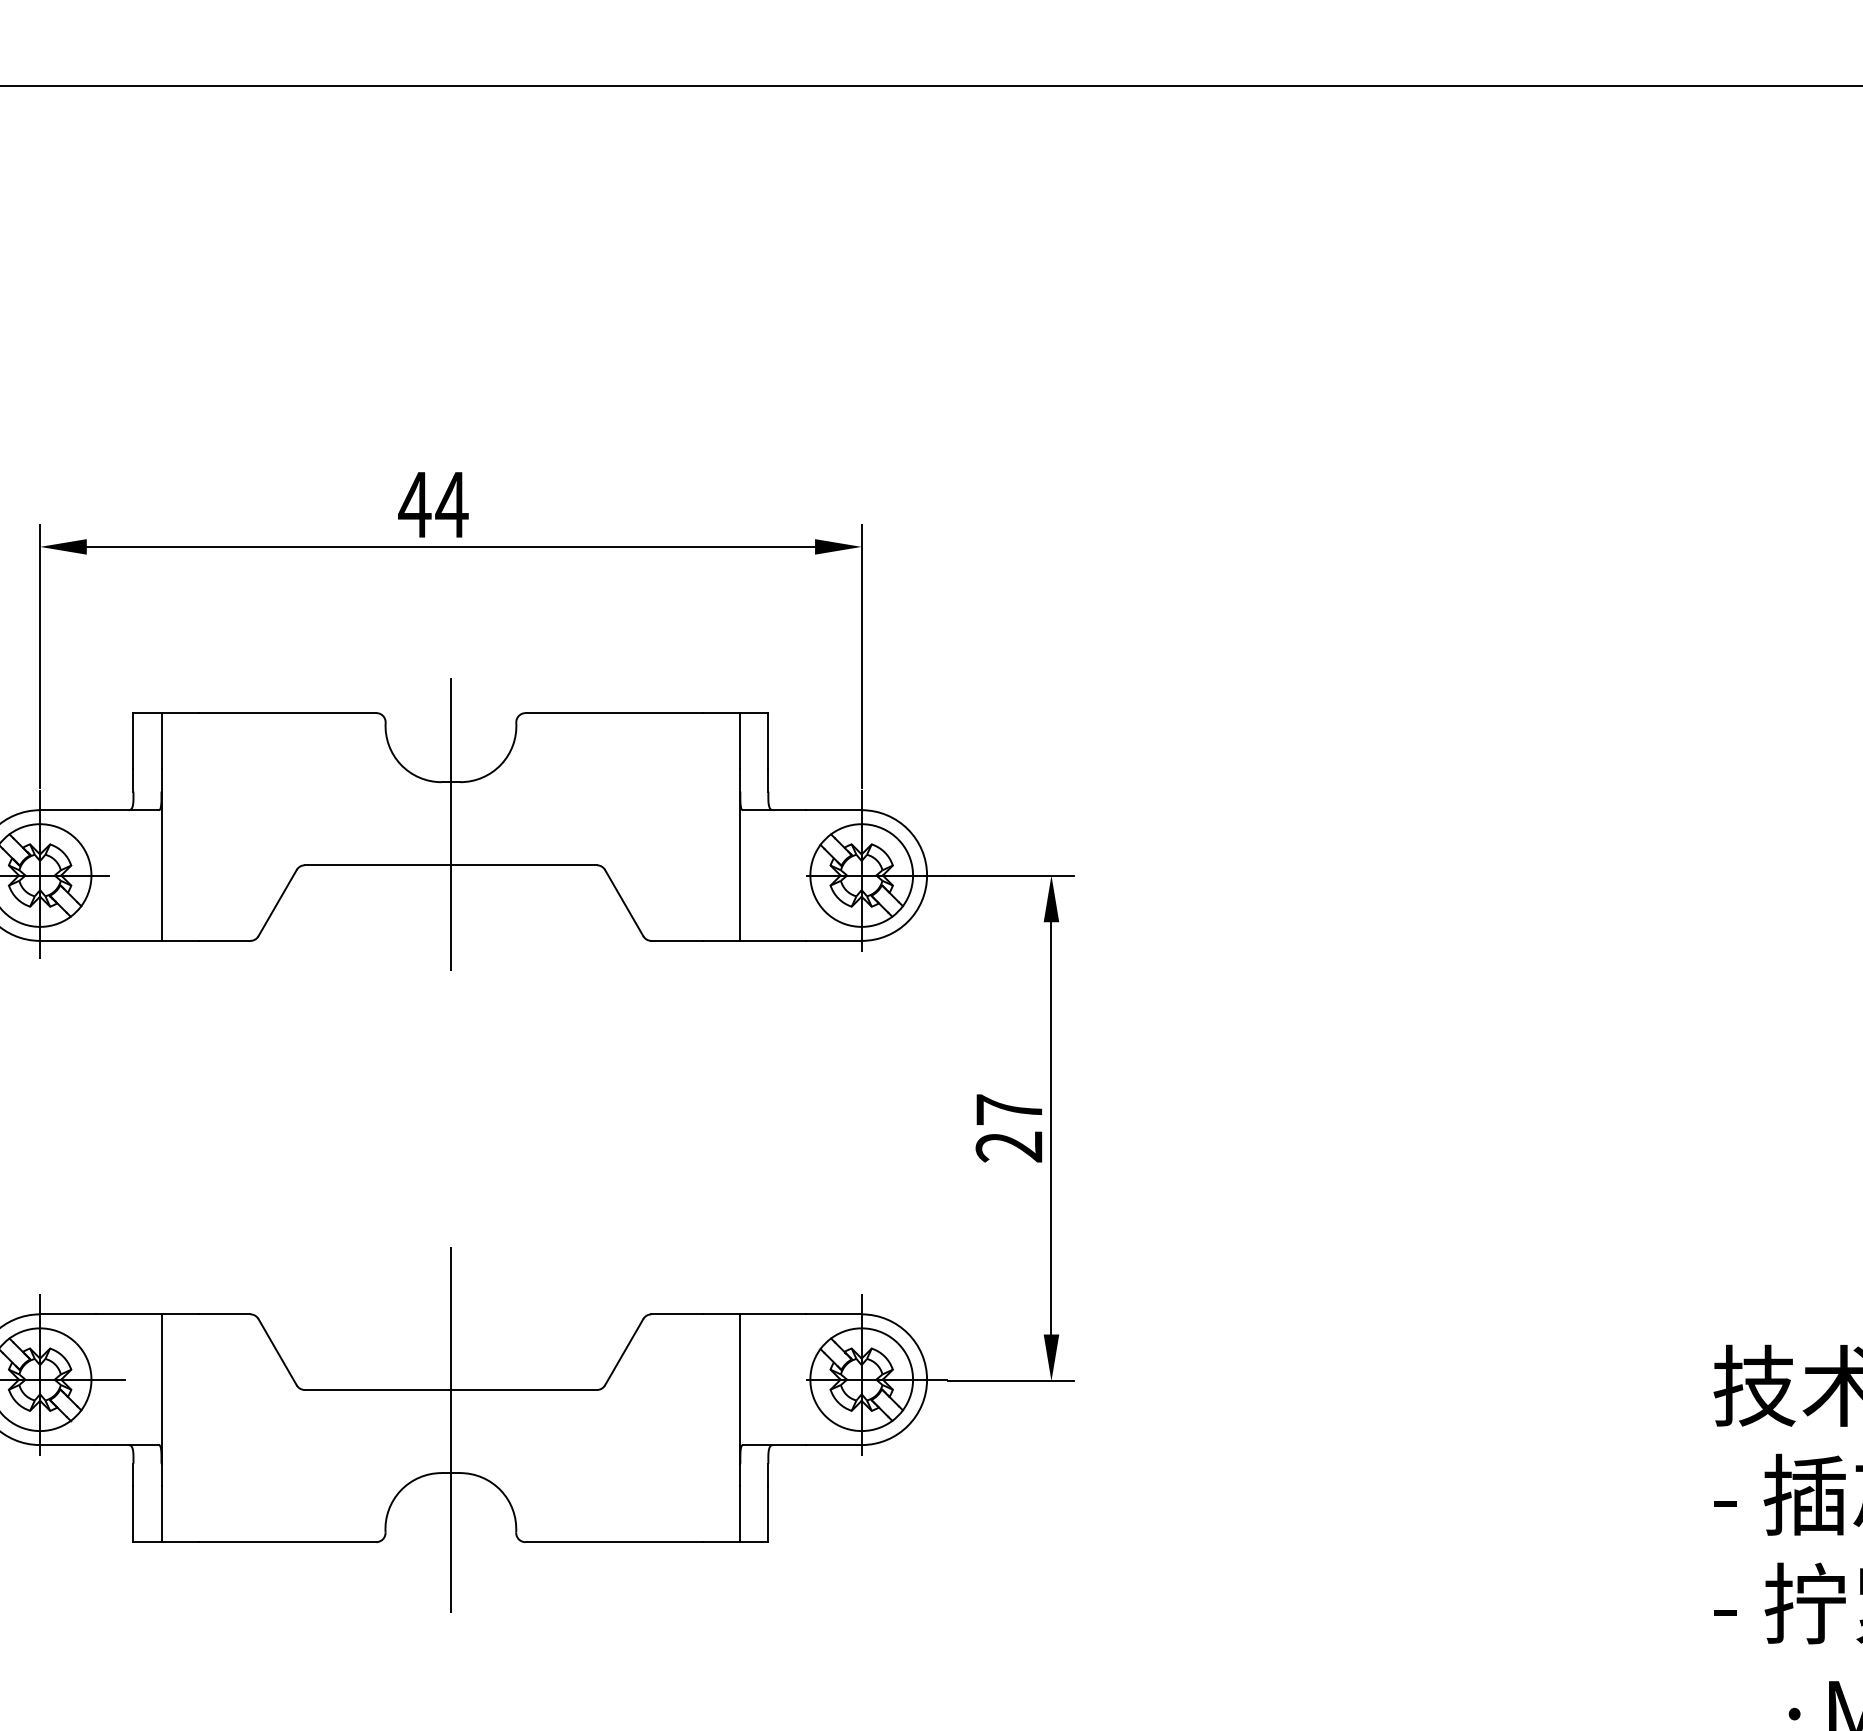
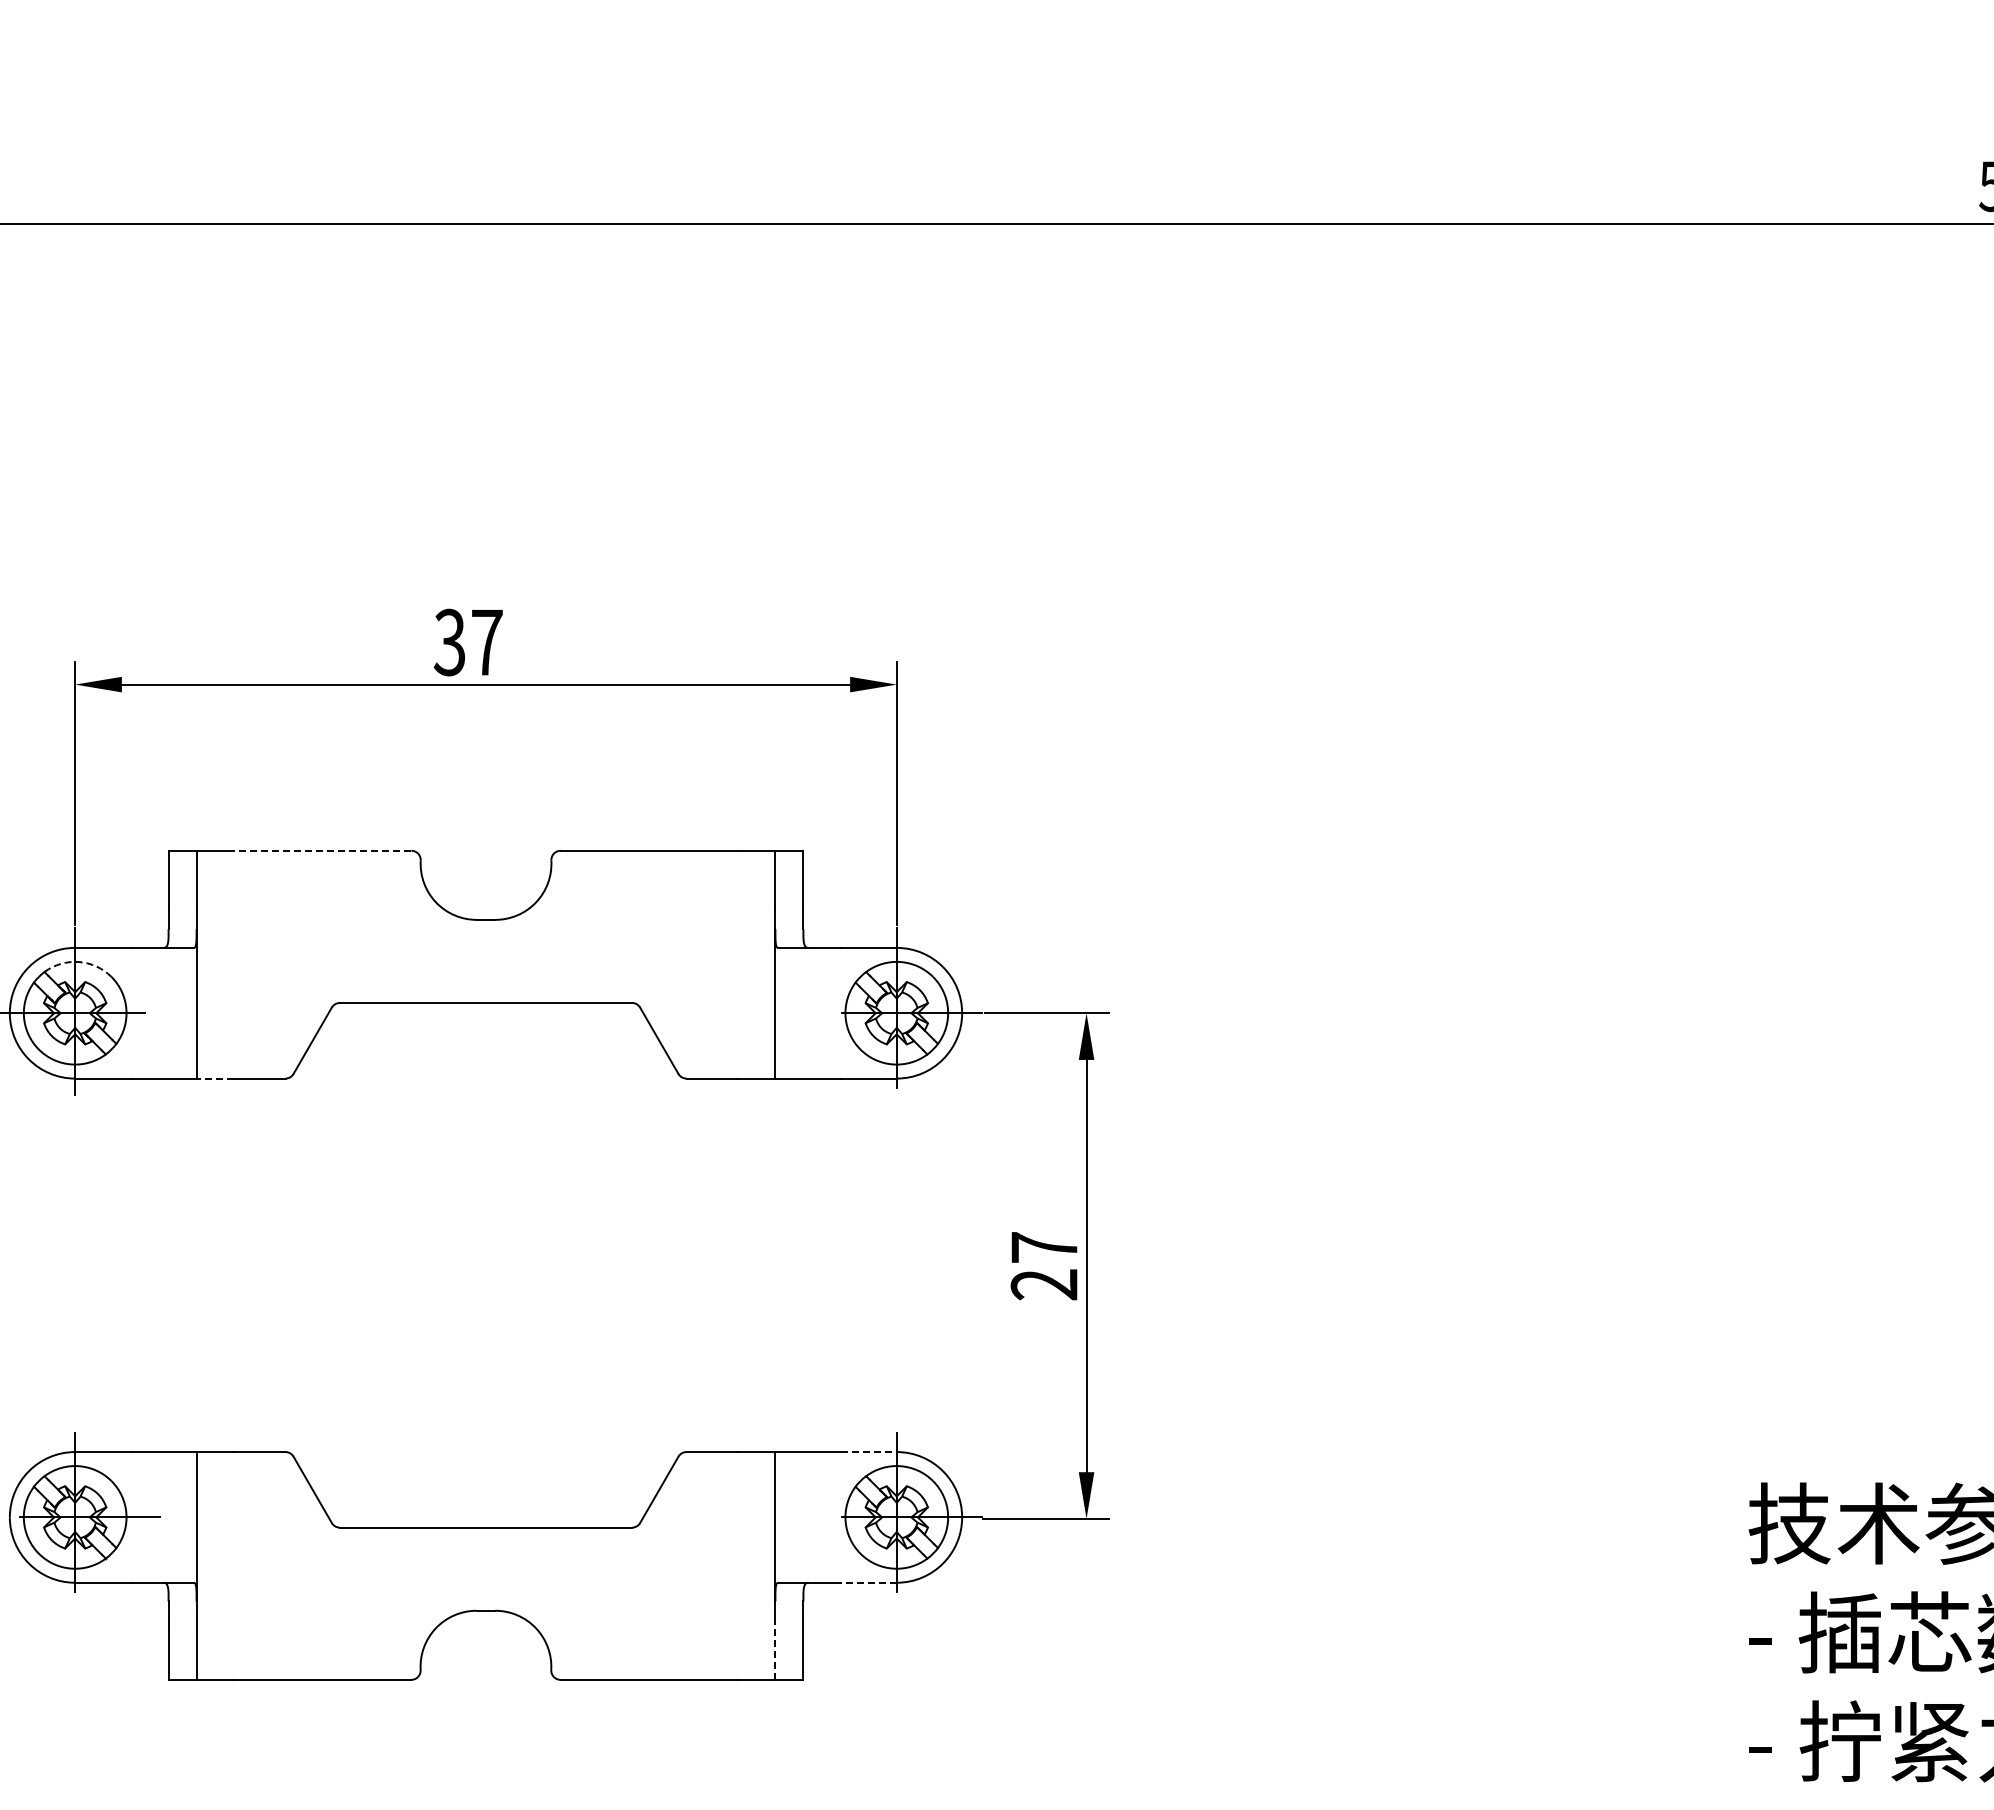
text: (433, 504) -> (468, 642), 44 -> 37
line: (287, 712) -> (322, 850), solid -> dashed
line: (451, 823) -> (486, 961), removed
arc: (43, 824) -> (78, 962), solid -> dashed
line: (180, 940) -> (215, 1078), solid -> dashed
line: (834, 1314) -> (869, 1452), solid -> dashed
line: (451, 1429) -> (486, 1567), removed
line: (833, 1444) -> (868, 1582), solid -> dashed
line: (740, 1513) -> (775, 1651), solid -> dashed

